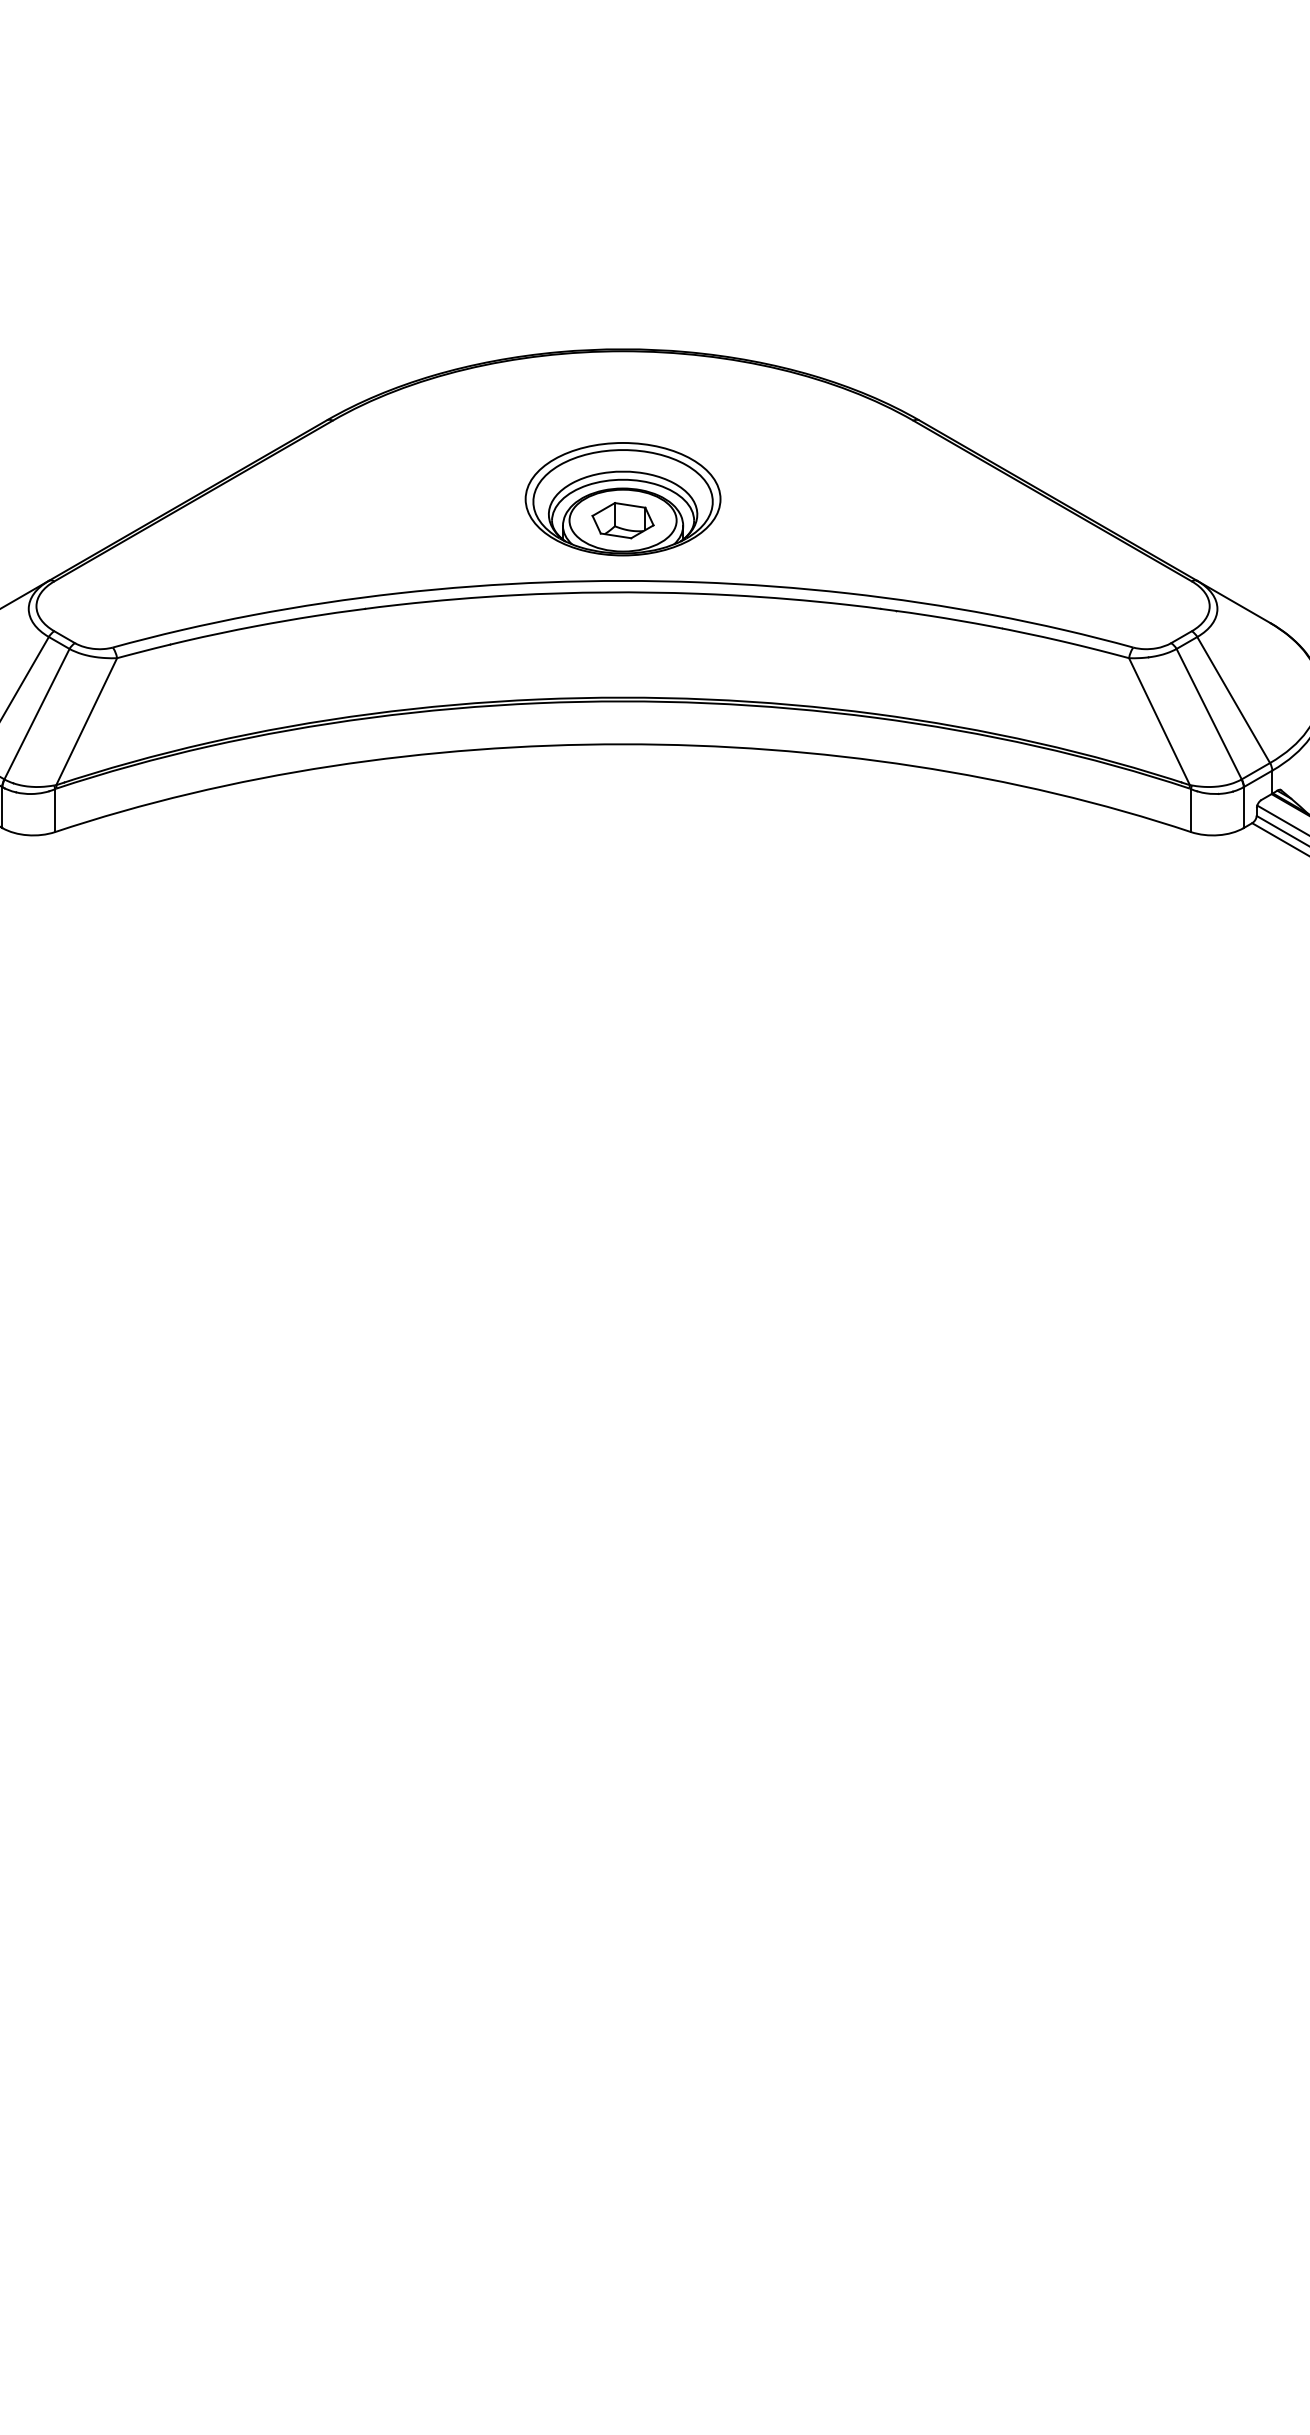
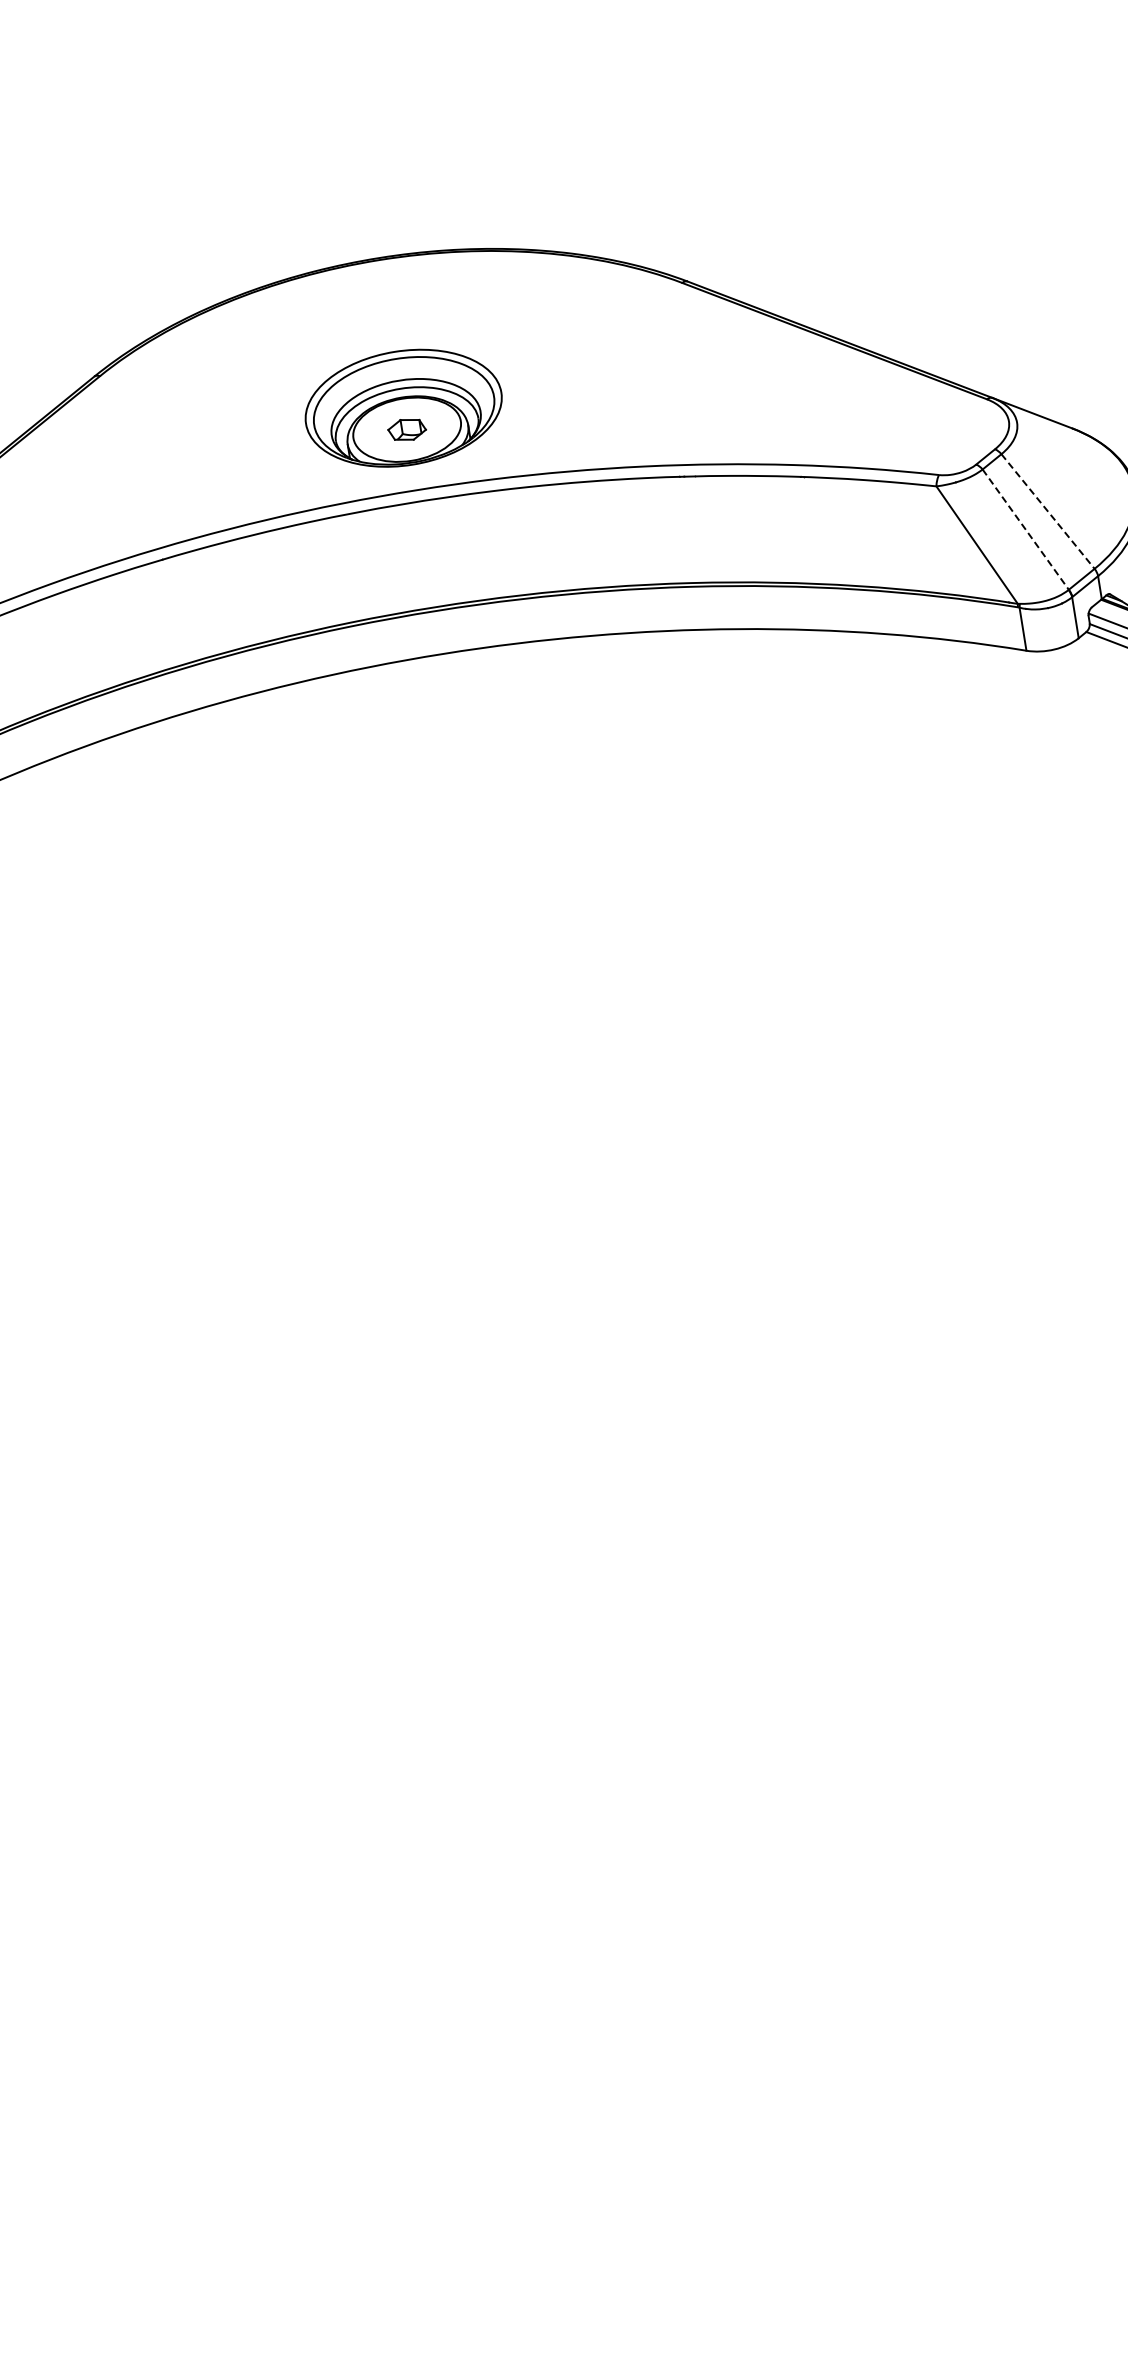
part: (622, 520) -> (406, 429), size x0.6
line: (1233, 700) -> (1047, 512), solid -> dashed
line: (1209, 714) -> (1026, 529), solid -> dashed

